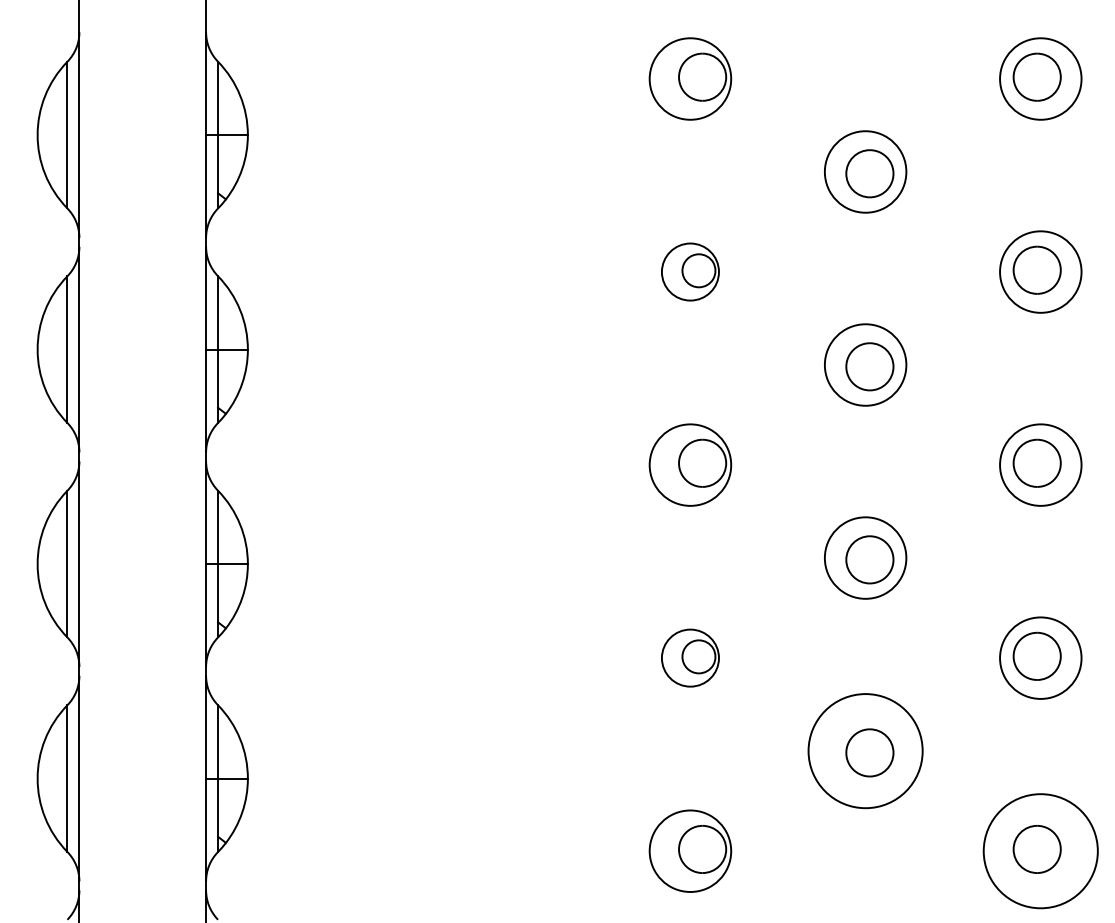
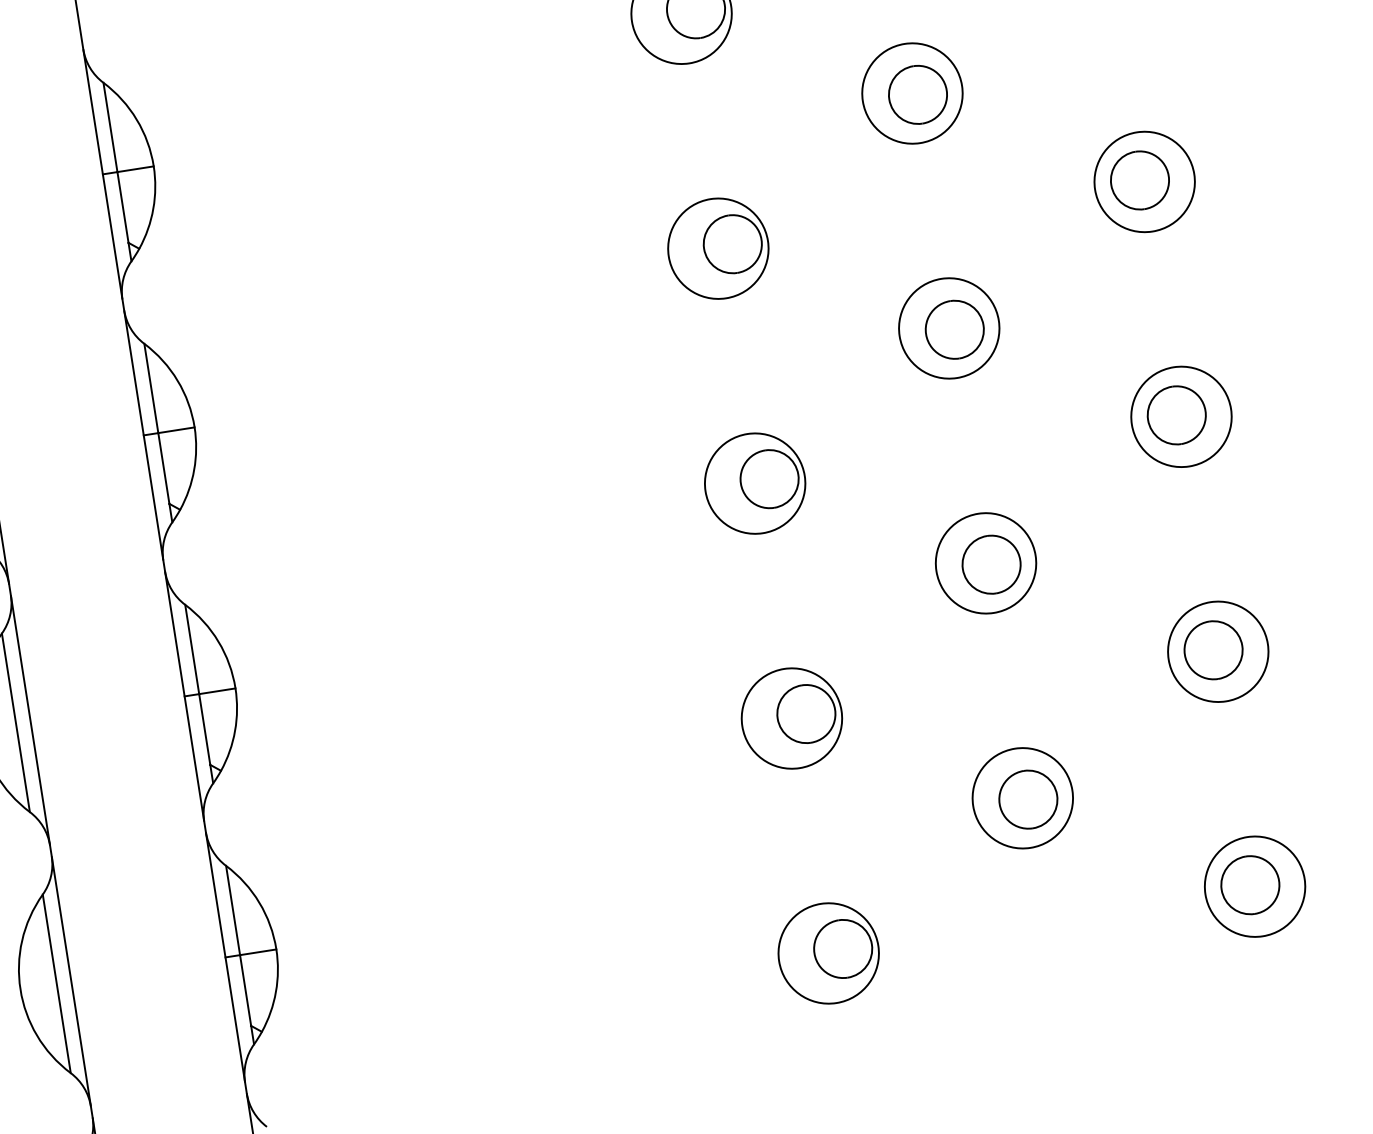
part: (690, 271) -> (718, 248), size x1.43
part: (690, 657) -> (791, 717), size x1.43
circle: (865, 750) -> (1022, 797), size x0.71
circle: (1040, 850) -> (1254, 885), size x0.71

